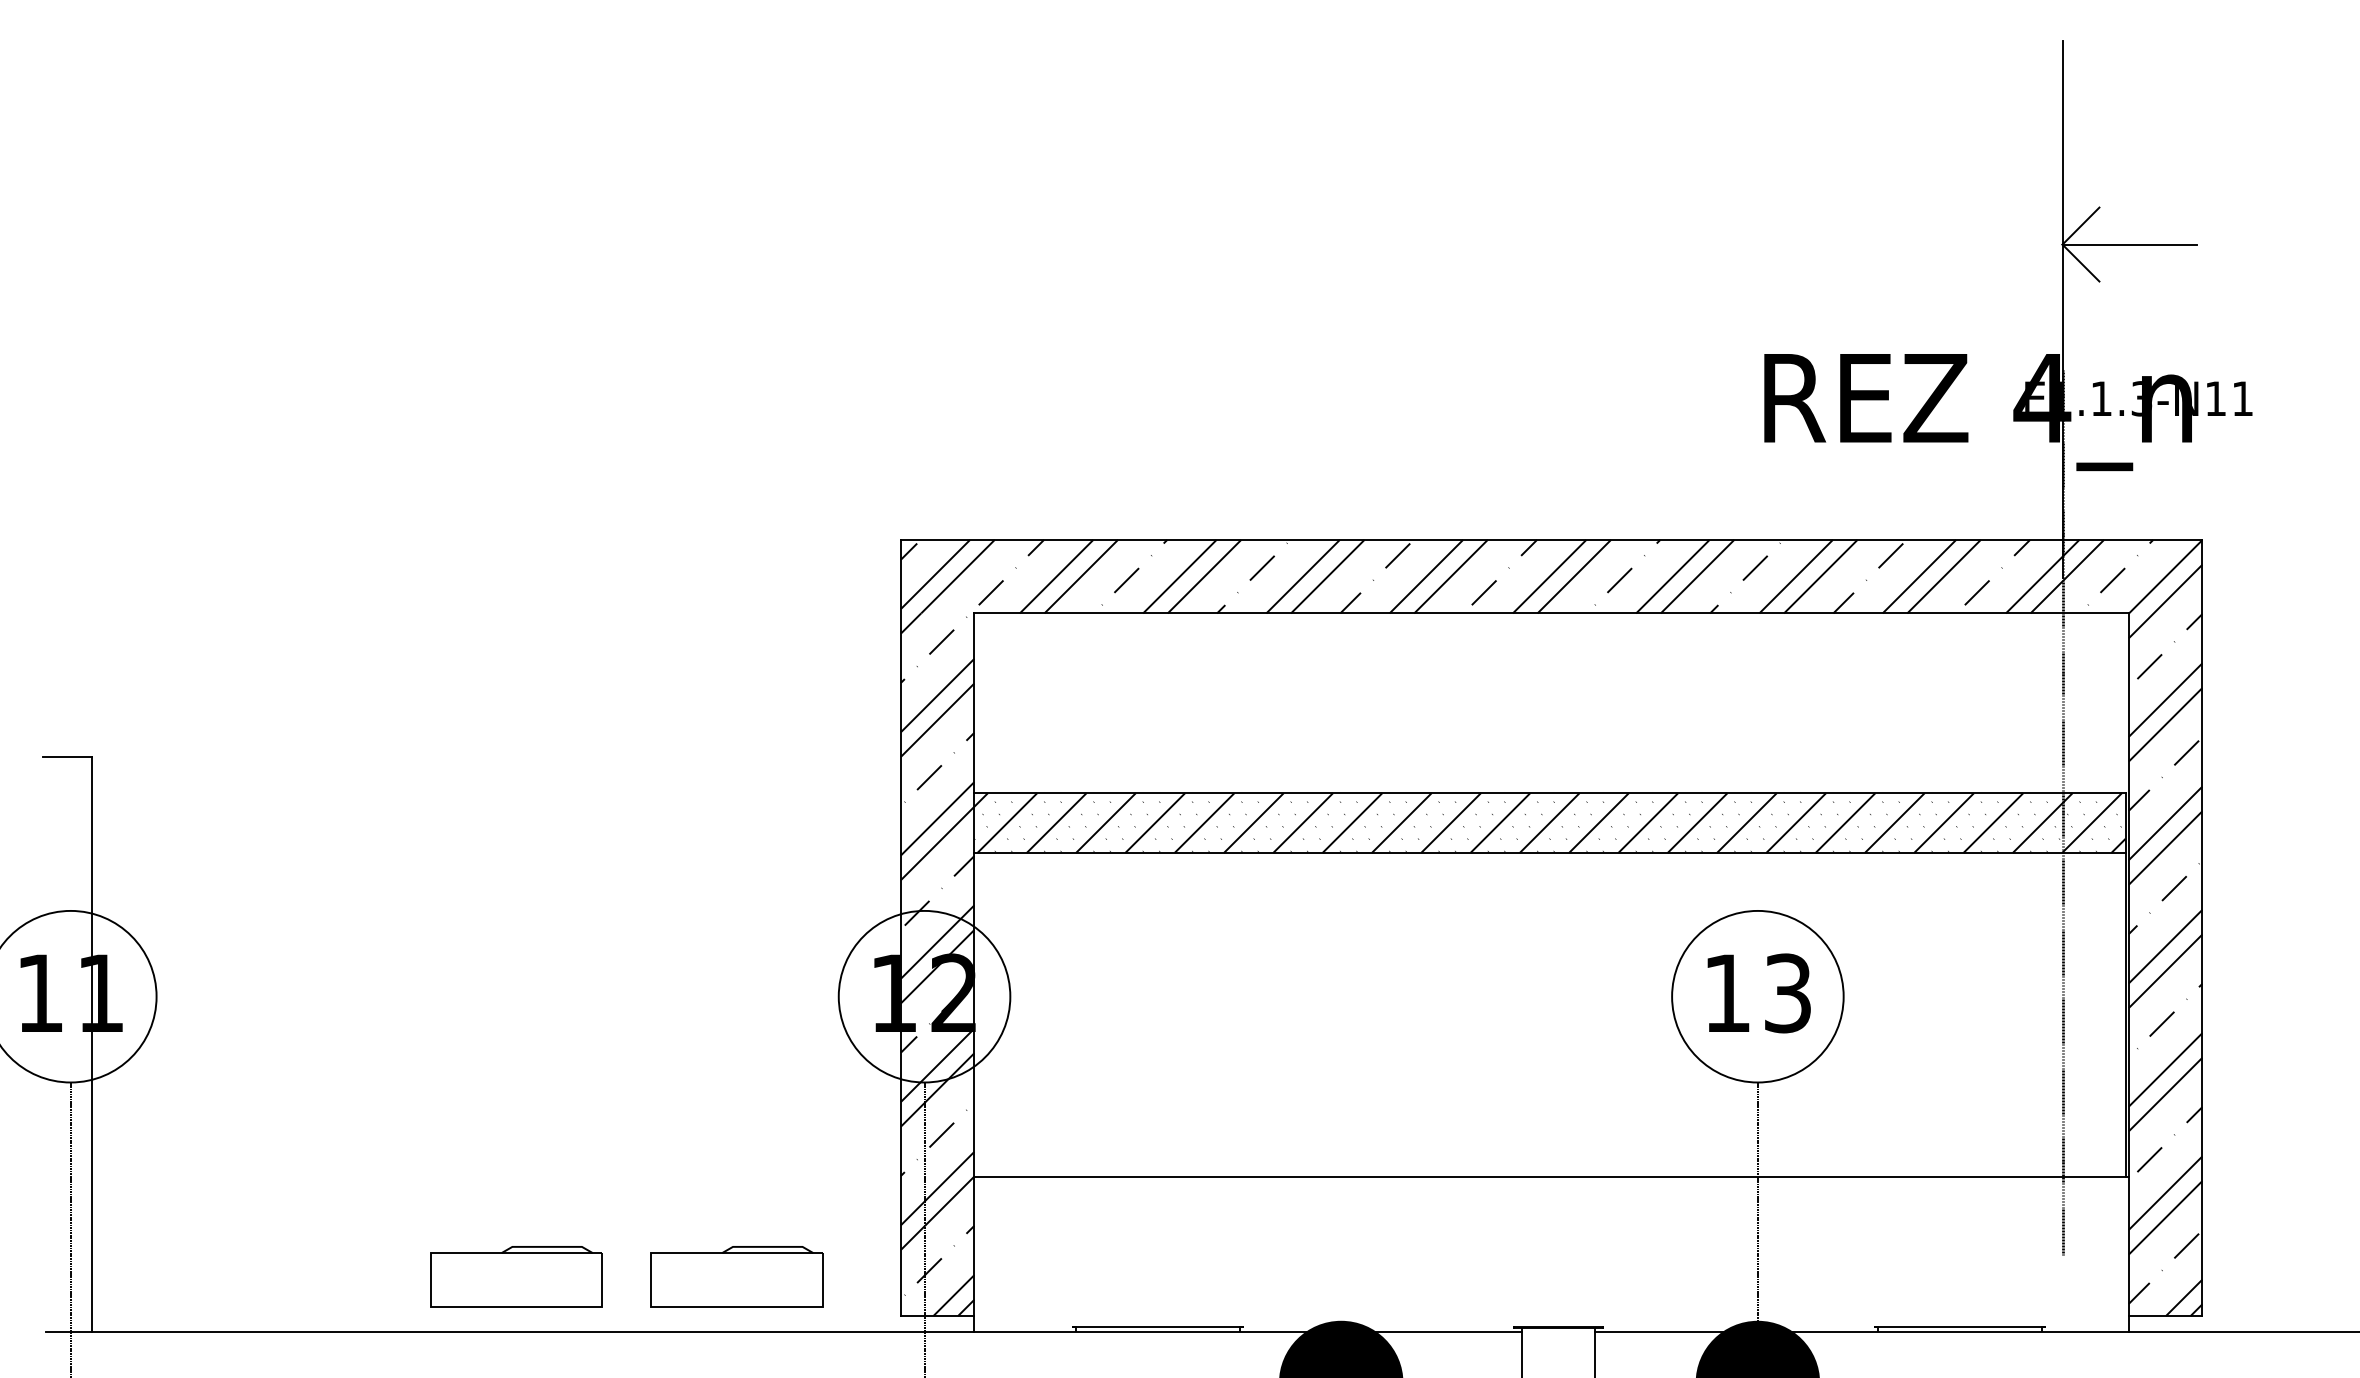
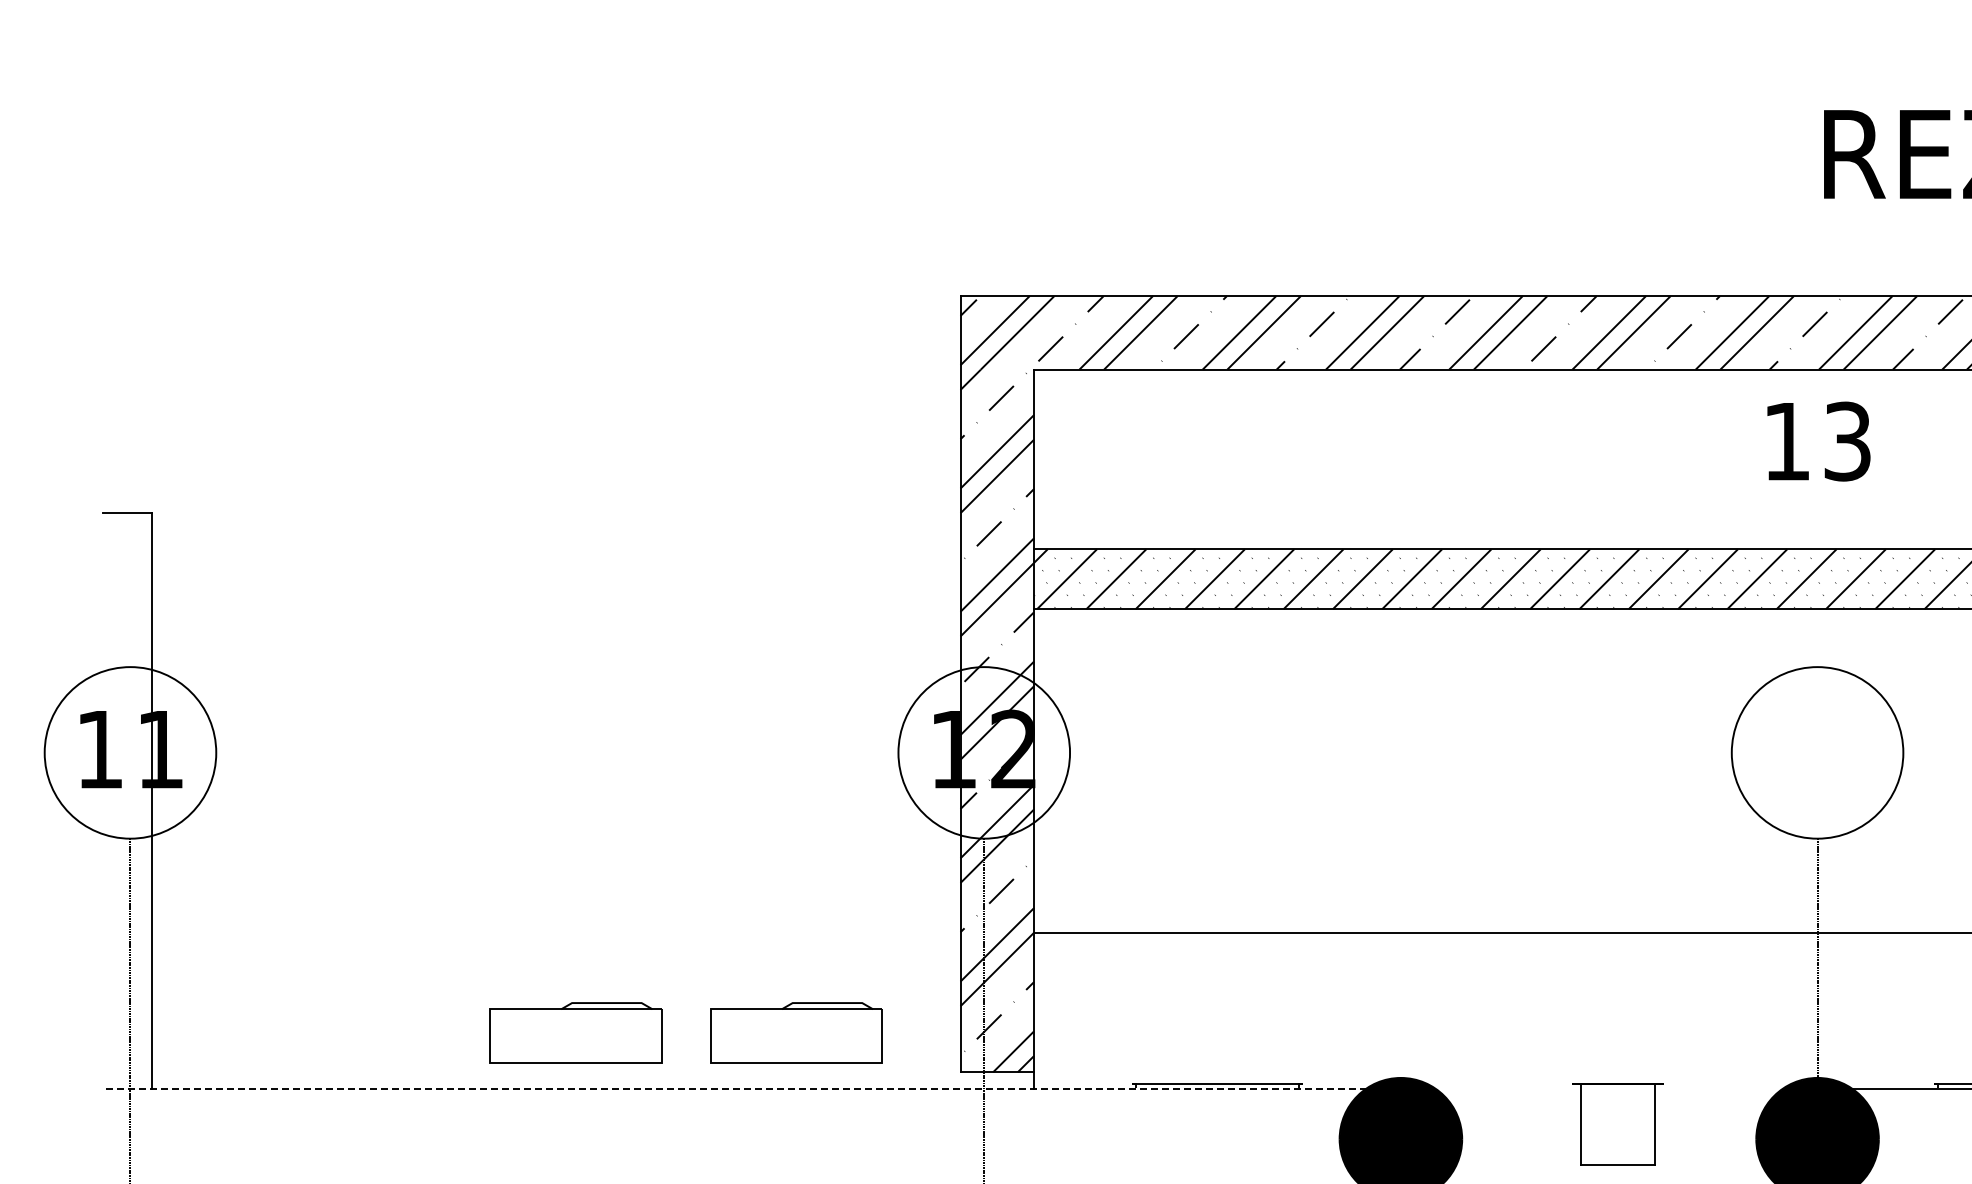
text: (1758, 993) -> (1818, 441), moved
line: (676, 1332) -> (736, 1088), solid -> dashed
line: (1448, 1332) -> (1508, 1088), removed
line: (1659, 1332) -> (1719, 1088), removed

